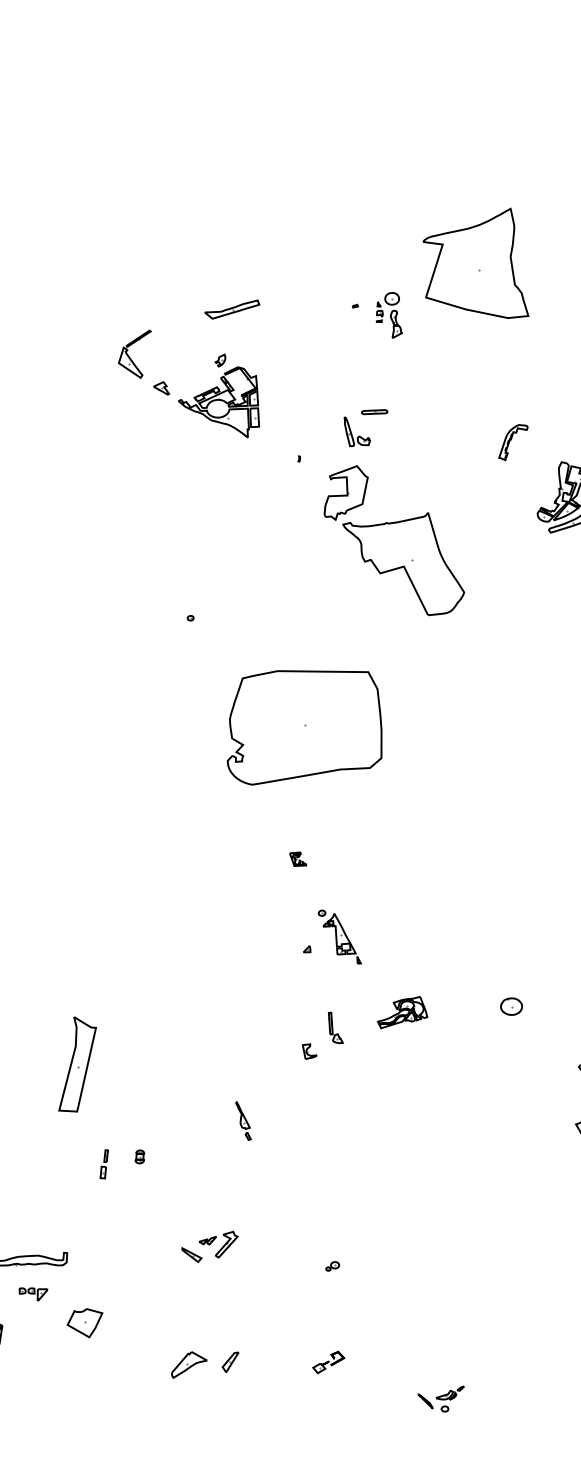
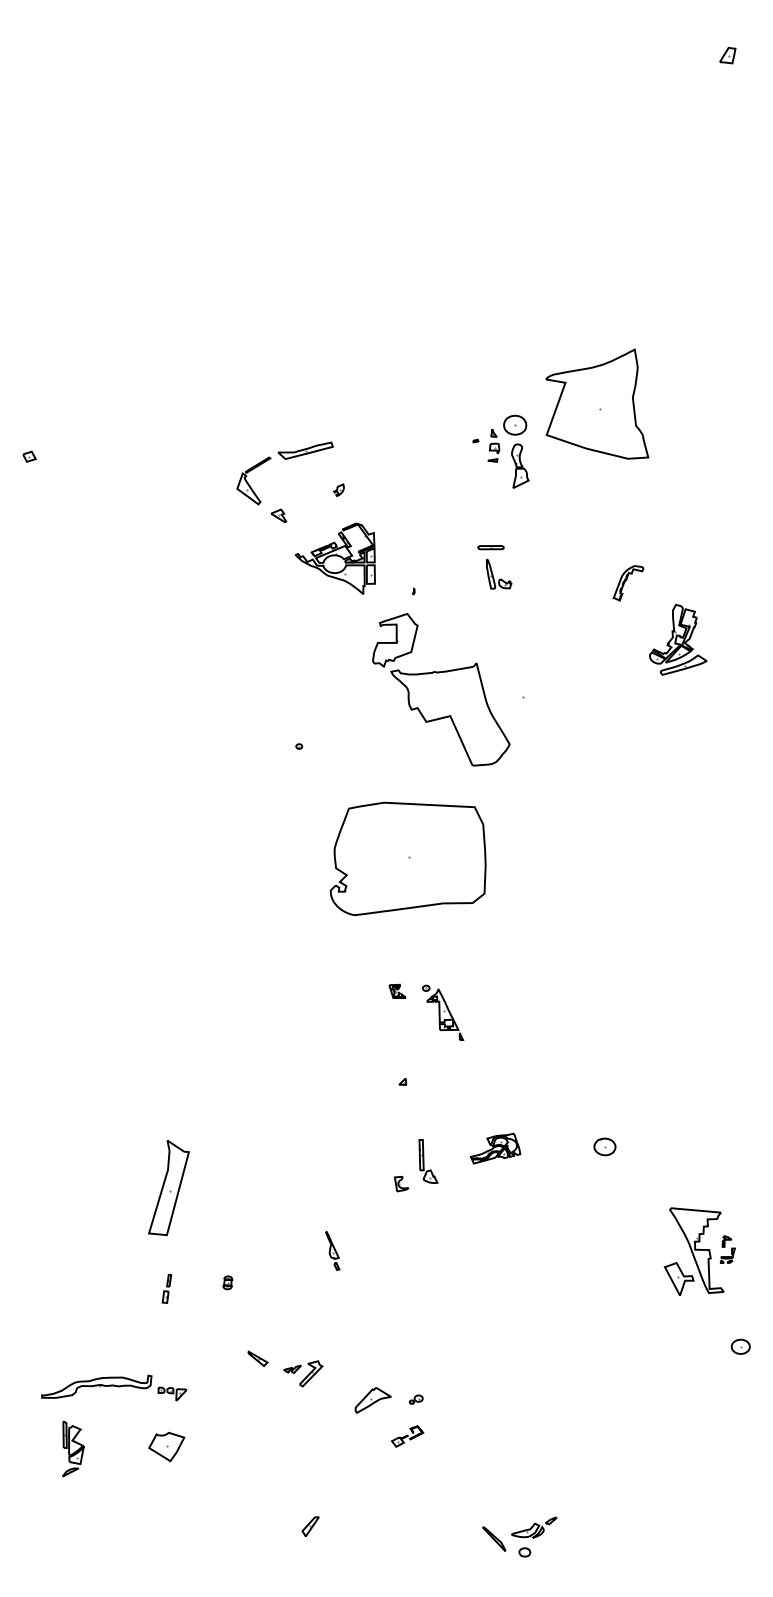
part: (232, 309) -> (305, 450), moved
part: (388, 315) -> (508, 451), size x1.6
part: (218, 402) -> (335, 558), moved
part: (356, 430) -> (498, 573), moved
part: (394, 540) -> (441, 689), moved
part: (340, 936) -> (443, 1012), moved
part: (335, 1027) -> (428, 1161), size x1.4
part: (103, 1163) -> (166, 1288), moved
part: (191, 1254) -> (257, 1358), moved
part: (33, 1293) -> (172, 1393), moved
part: (230, 1362) -> (310, 1526), moved
part: (328, 1362) -> (407, 1436), moved
part: (188, 1364) -> (372, 1400), moved
part: (441, 1399) -> (519, 1536), size x1.6

